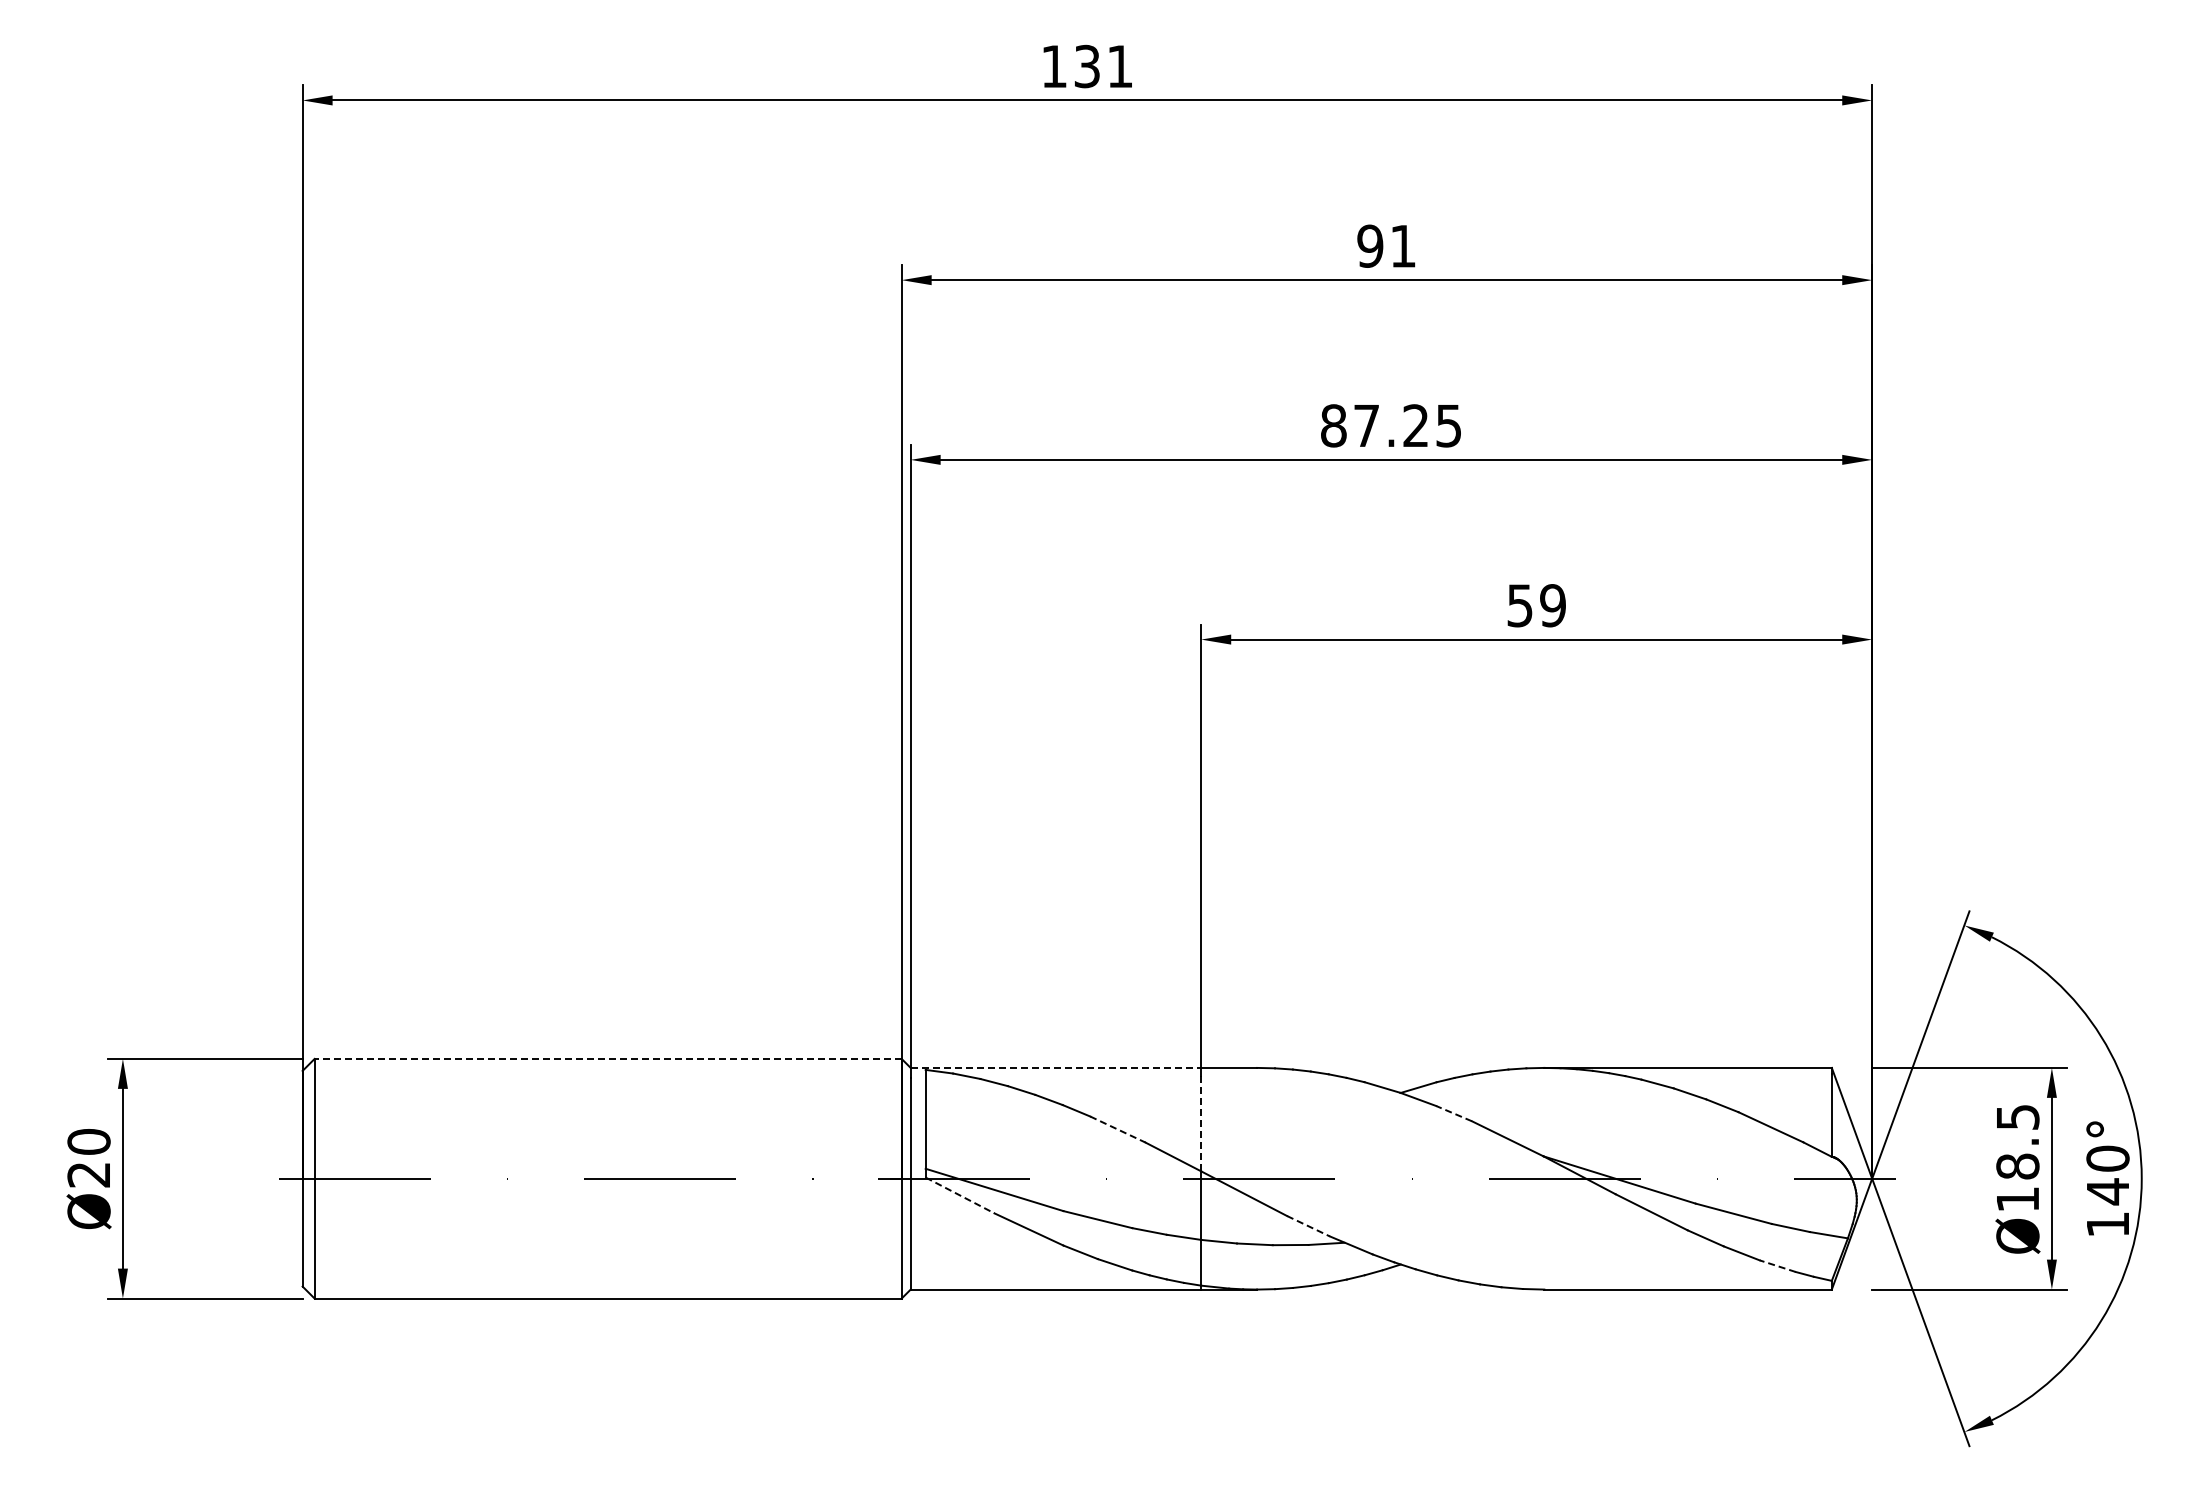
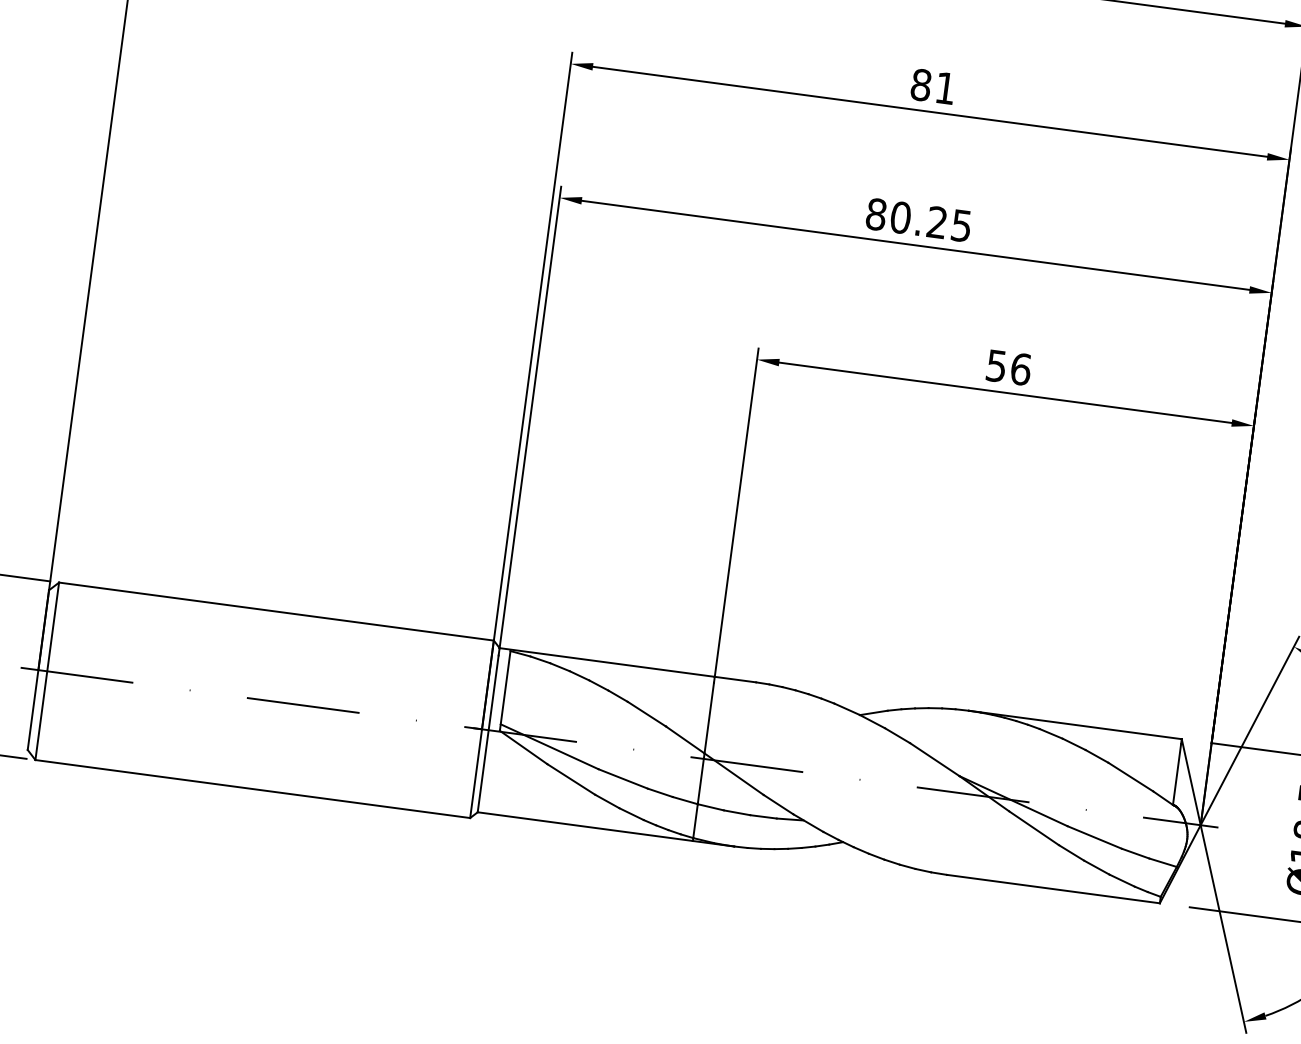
text: (1370, 245) -> (921, 84), 91 -> 81
text: (1366, 425) -> (900, 217), 87.25 -> 80.25
text: (1553, 605) -> (1021, 369), 59 -> 56
line: (608, 1058) -> (276, 611), dashed -> solid
line: (1056, 1067) -> (607, 662), dashed -> solid
line: (1453, 1113) -> (897, 735), dashed -> solid
line: (1201, 1123) -> (709, 718), dashed -> solid
line: (1118, 1129) -> (647, 714), dashed -> solid
line: (960, 1195) -> (523, 747), dashed -> solid
line: (1308, 1226) -> (778, 804), dashed -> solid
line: (1777, 1266) -> (1121, 880), dashed -> solid

